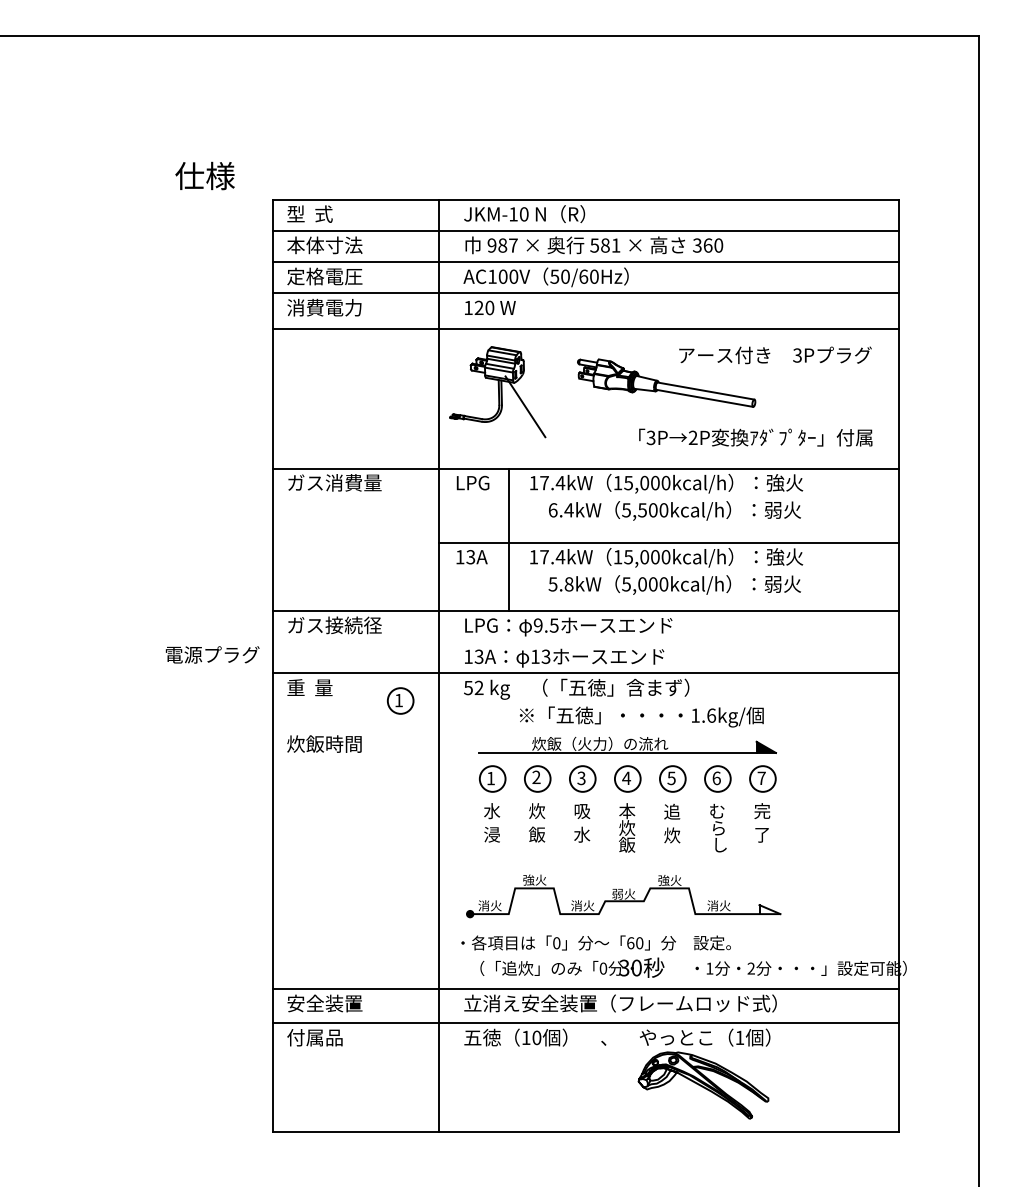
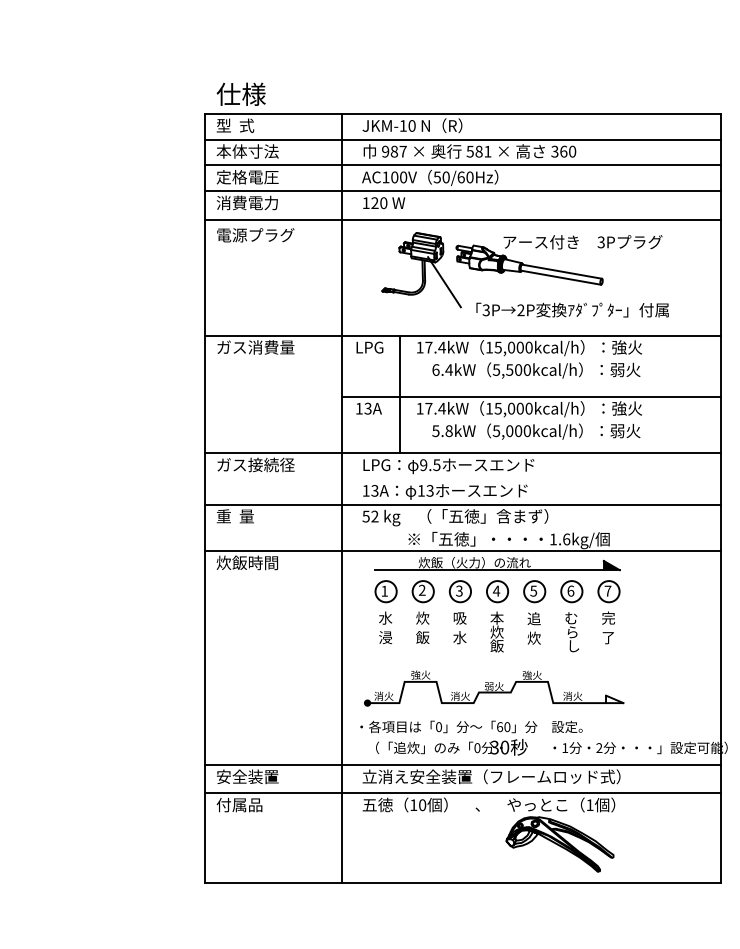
text: (204, 175) -> (240, 93), moved
text: (775, 355) -> (583, 242), moved
part: (497, 392) -> (421, 270), moved
text: (755, 437) -> (572, 310), moved
text: (212, 654) -> (255, 234), moved
part: (400, 700) -> (310, 526), removed
line: (585, 729) -> (462, 550), added

